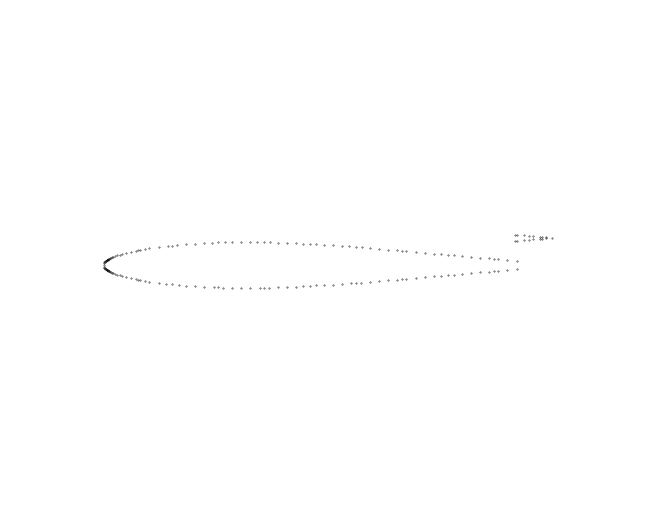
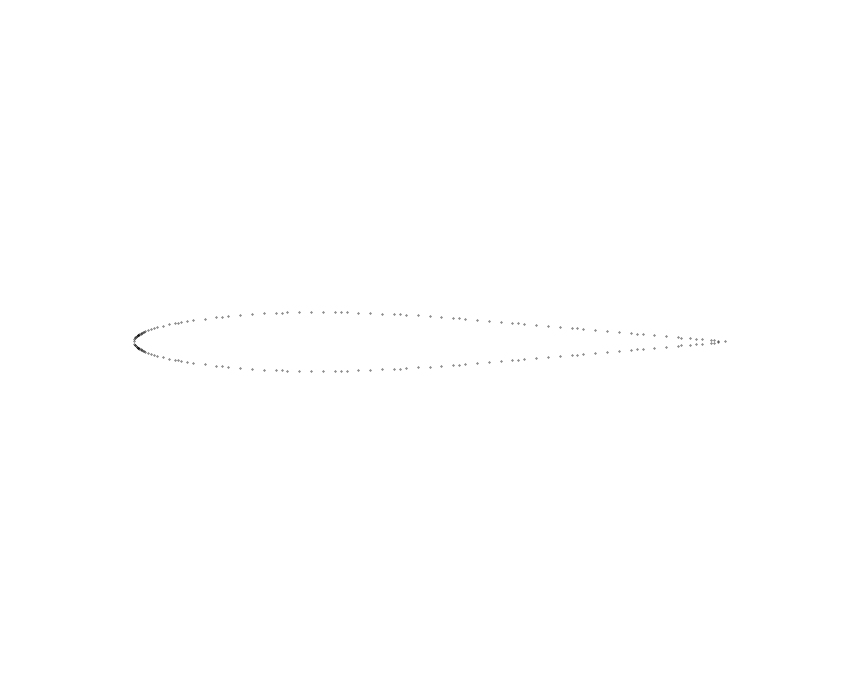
part: (533, 237) -> (701, 341), moved
part: (218, 242) -> (281, 312), size x0.71
part: (264, 242) -> (341, 312), size x0.71
part: (310, 244) -> (400, 314), size x0.71
part: (356, 247) -> (459, 318), size x0.71
part: (447, 254) -> (577, 328), size x0.71
part: (447, 275) -> (577, 354), size x0.71
part: (172, 284) -> (222, 366), size x0.71
part: (310, 285) -> (400, 368), size x0.71

